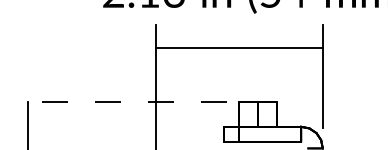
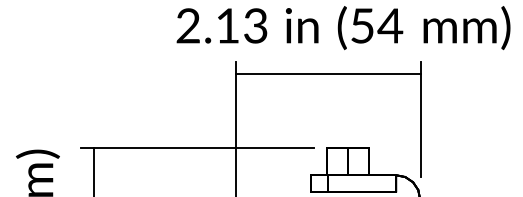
line: (239, 48) -> (327, 74), moved
line: (121, 101) -> (197, 147), dashed -> solid

